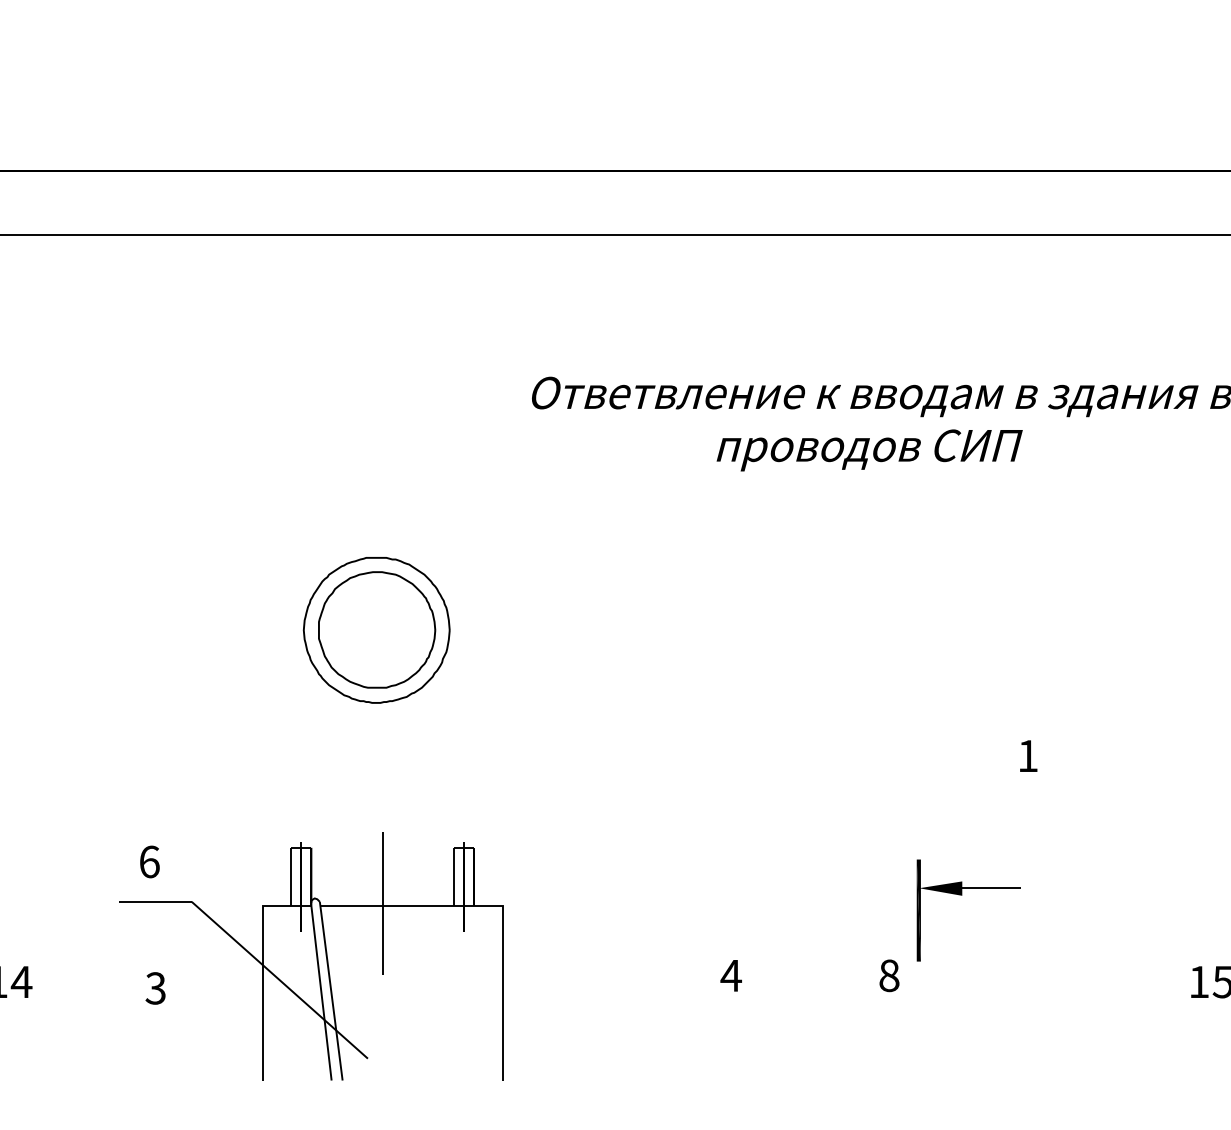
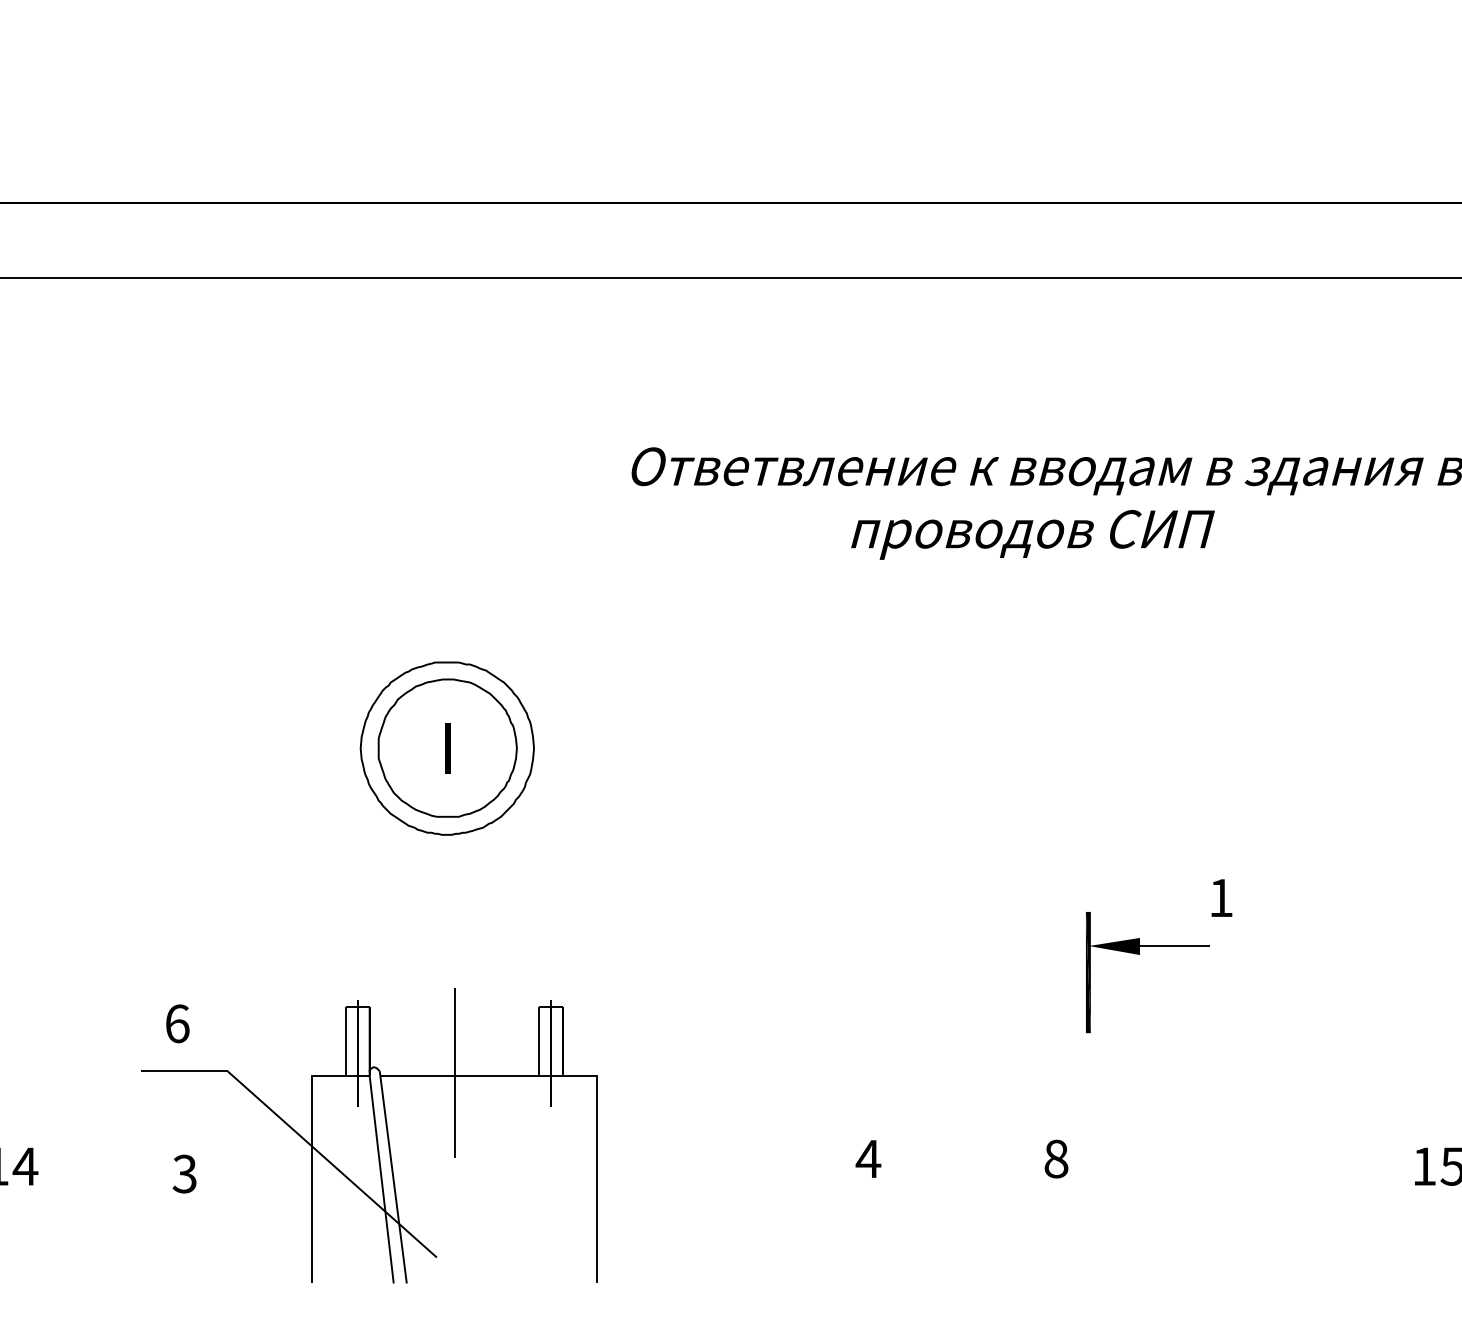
fill: (376, 629) -> (447, 747), added
part: (961, 895) -> (1139, 954), moved

